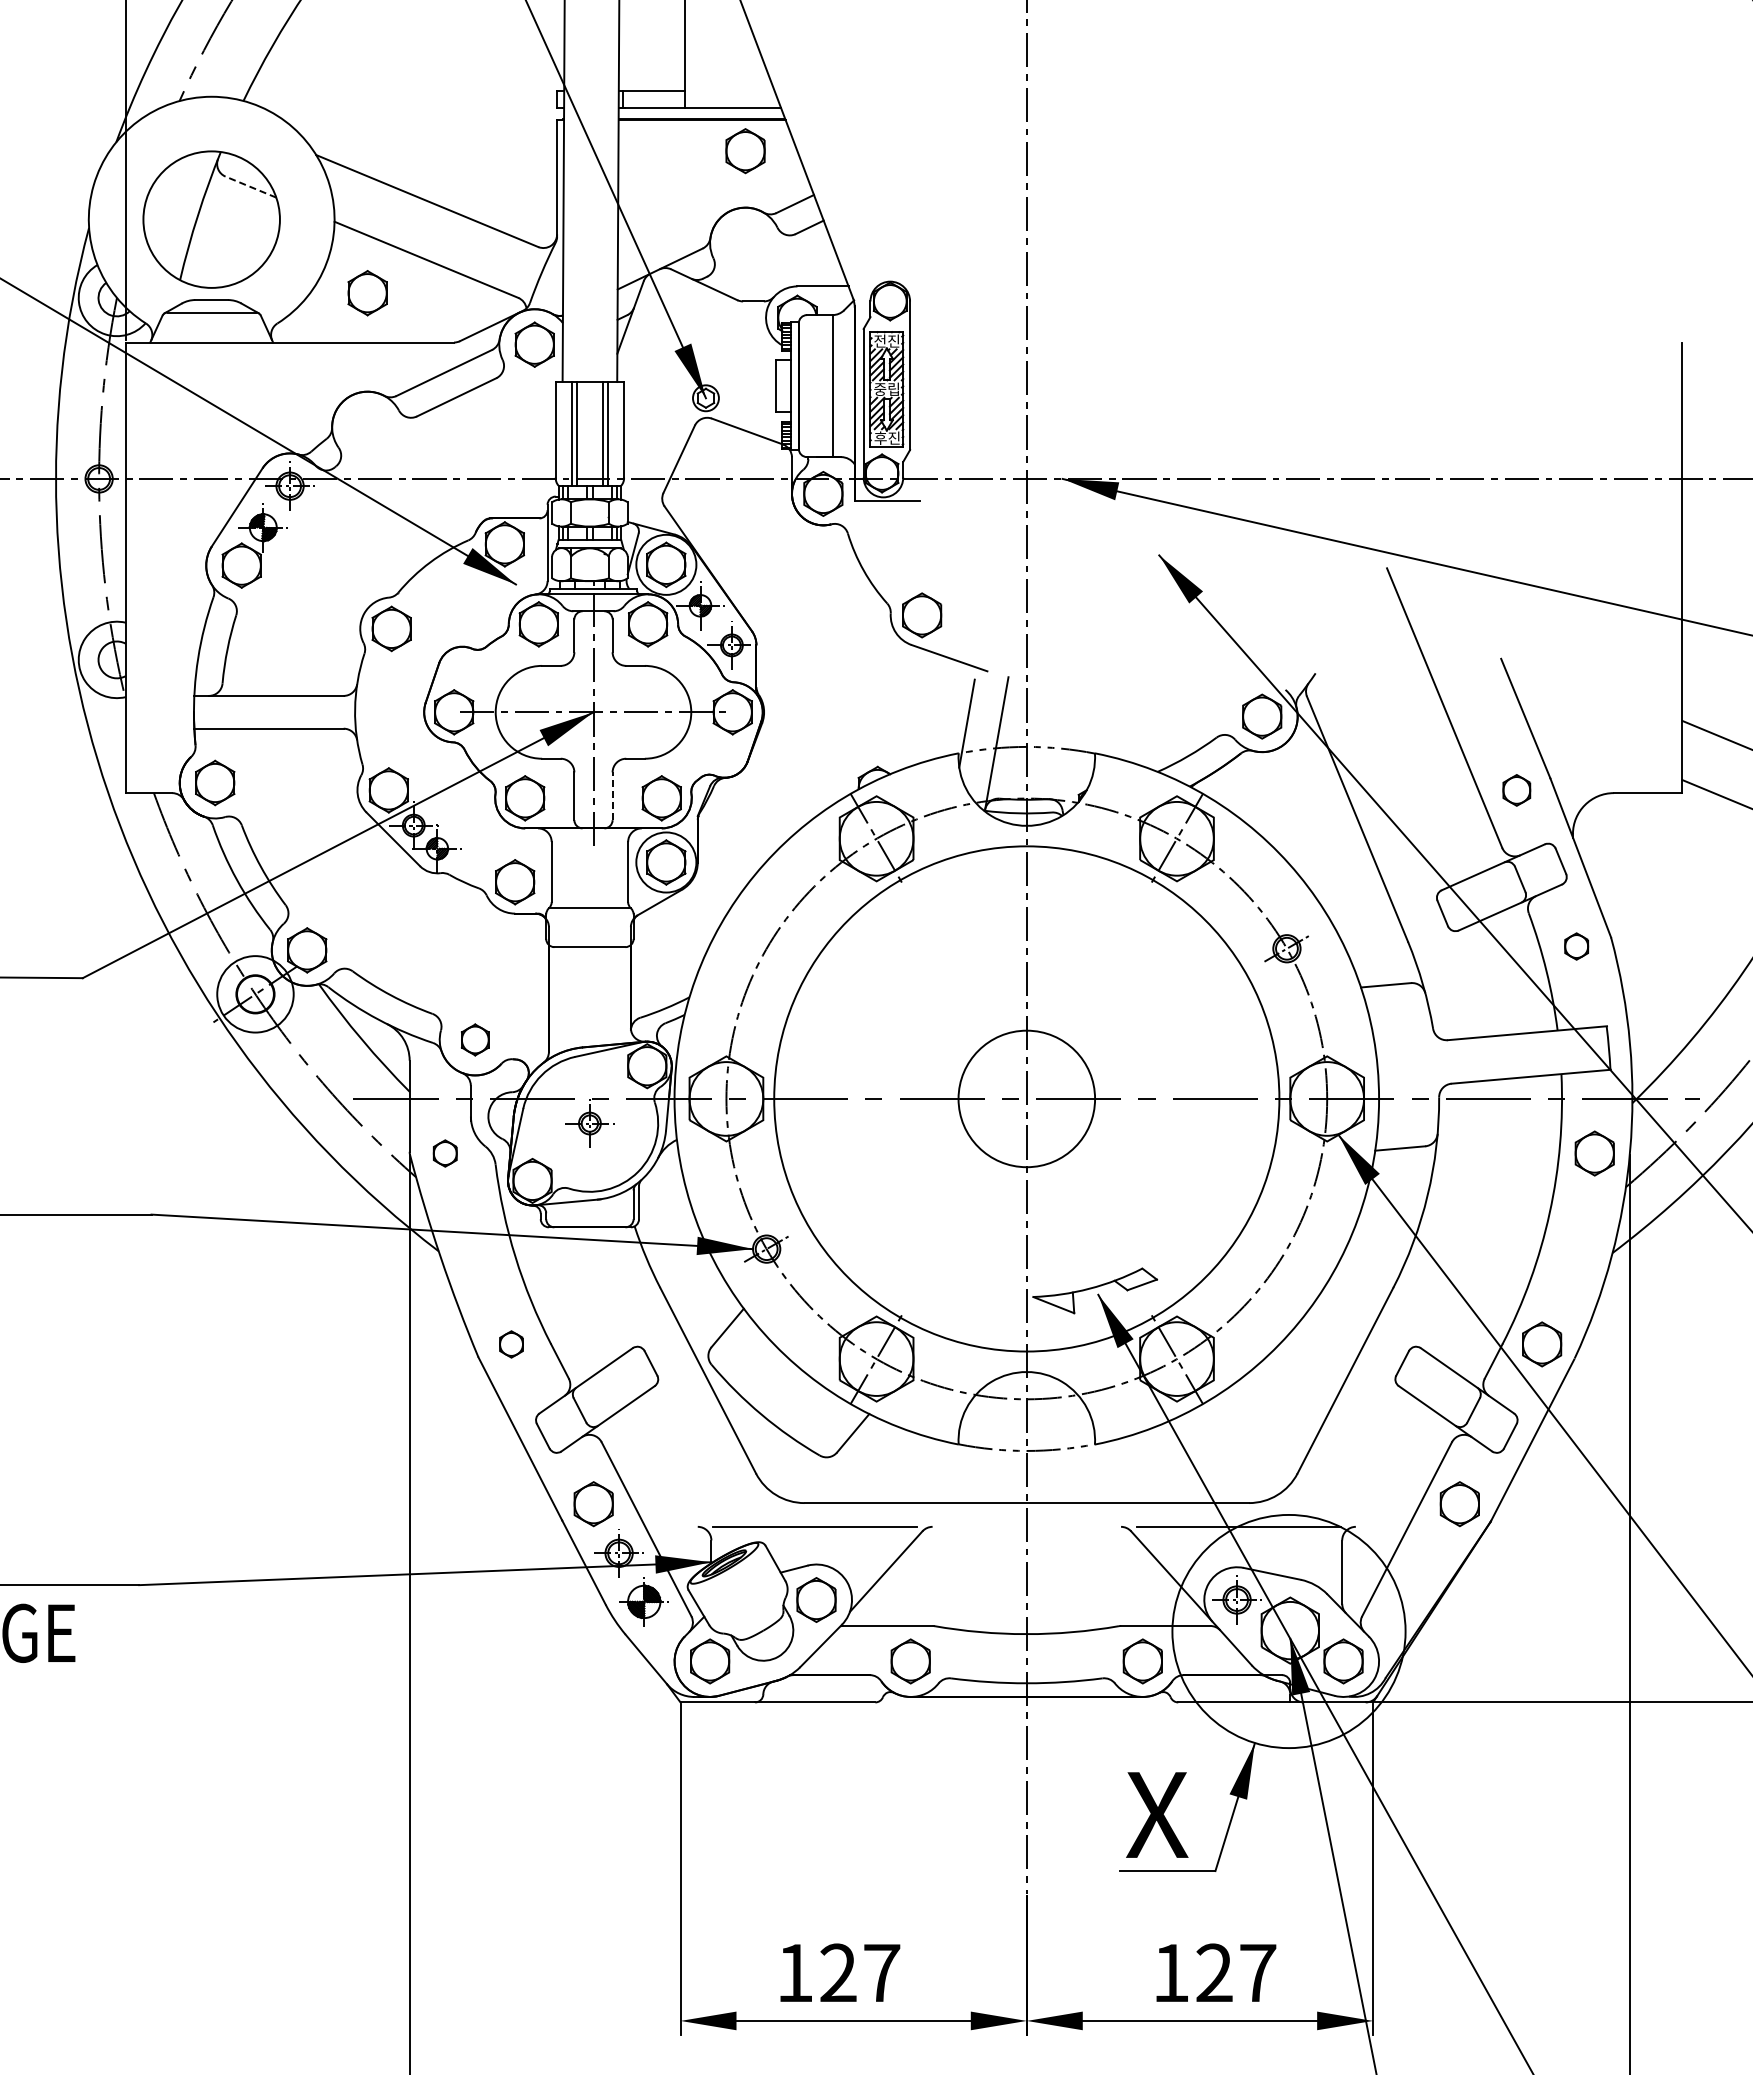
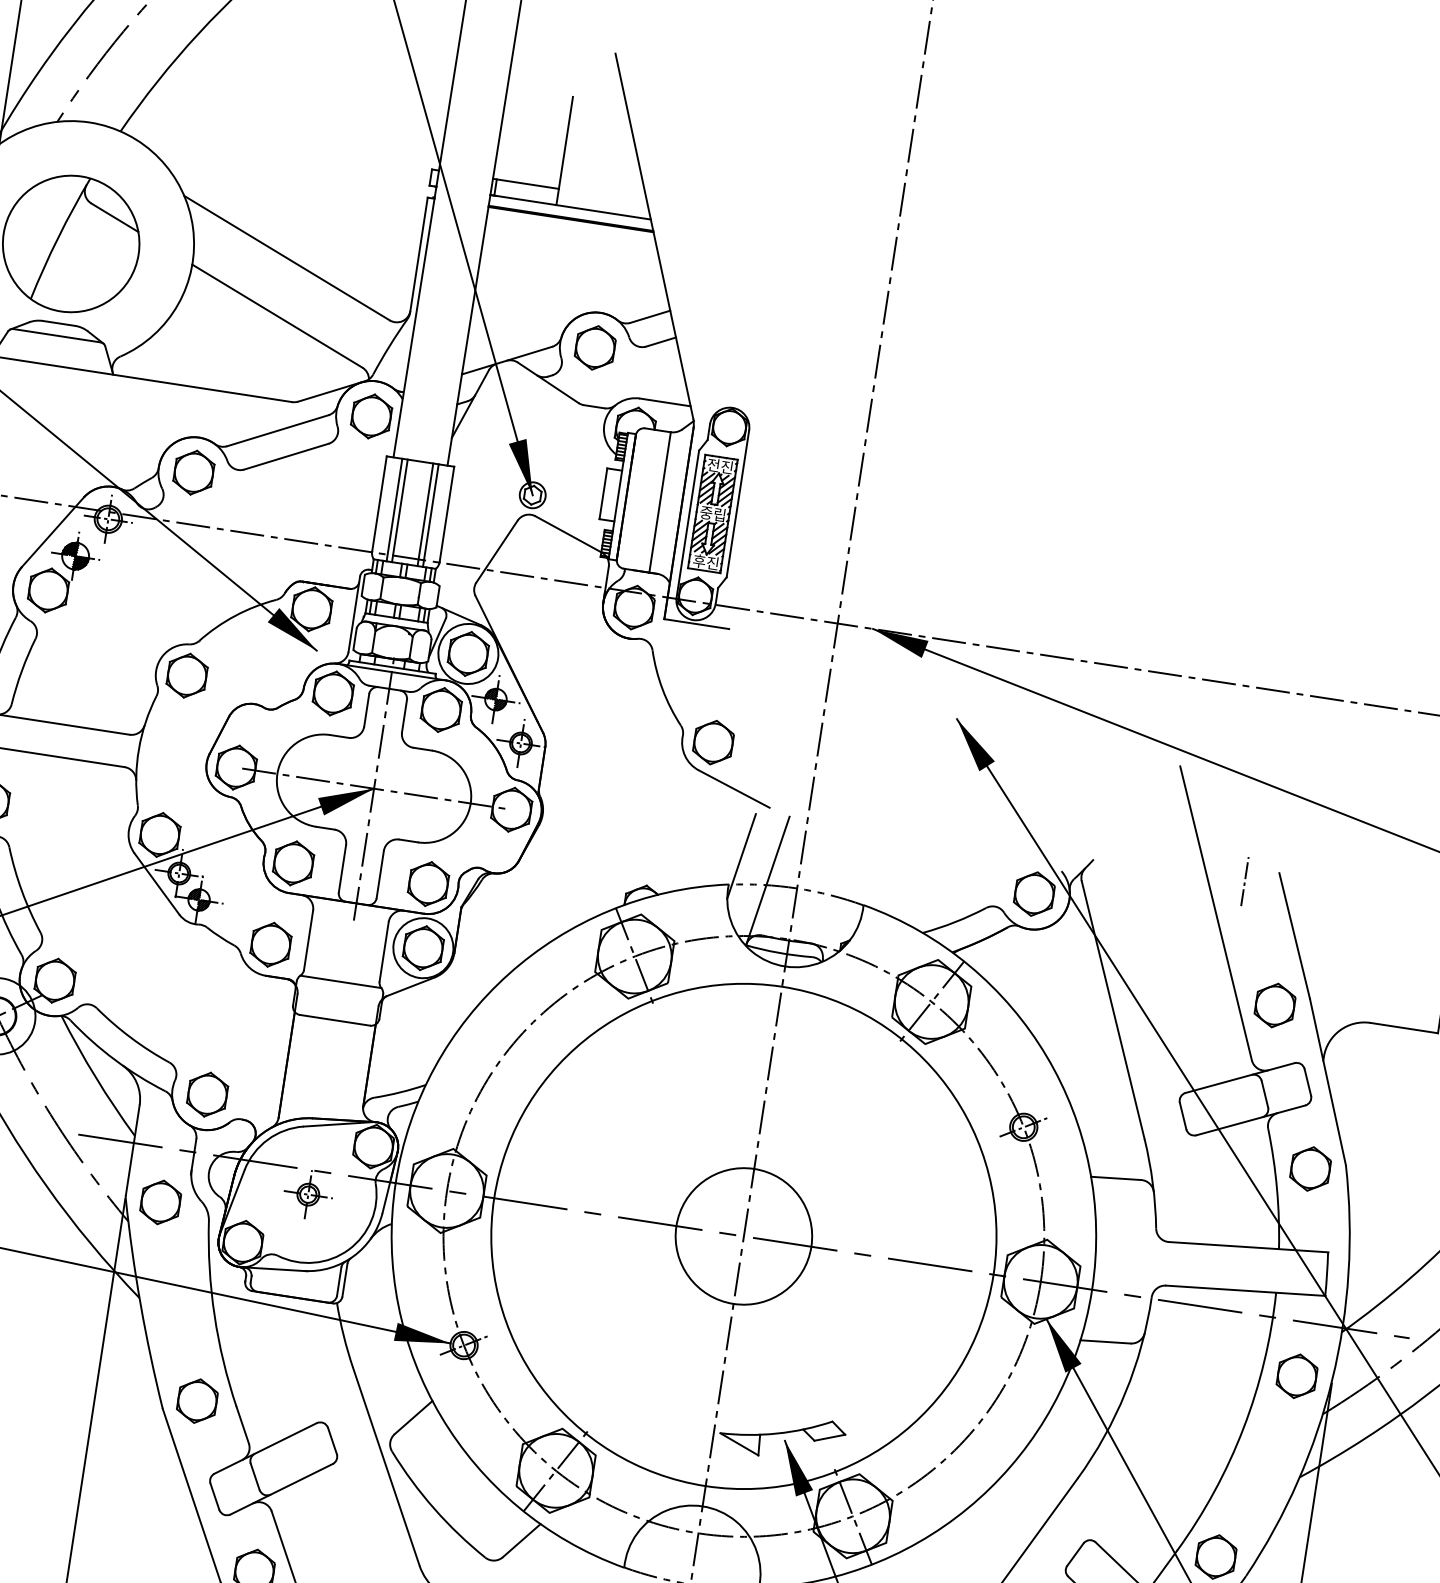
part: (745, 151) -> (595, 348), moved
line: (250, 186) -> (114, 217), dashed -> solid
part: (367, 293) -> (193, 472), moved
line: (1468, 672) -> (1245, 881), added
part: (1516, 790) -> (1274, 1005), size x1.43
line: (612, 796) -> (380, 874), dashed -> solid
part: (1576, 946) -> (1310, 1168), size x1.67
part: (475, 1039) -> (207, 1094), size x1.43
part: (445, 1153) -> (161, 1202), size x1.67
part: (511, 1344) -> (197, 1401), size x1.67

